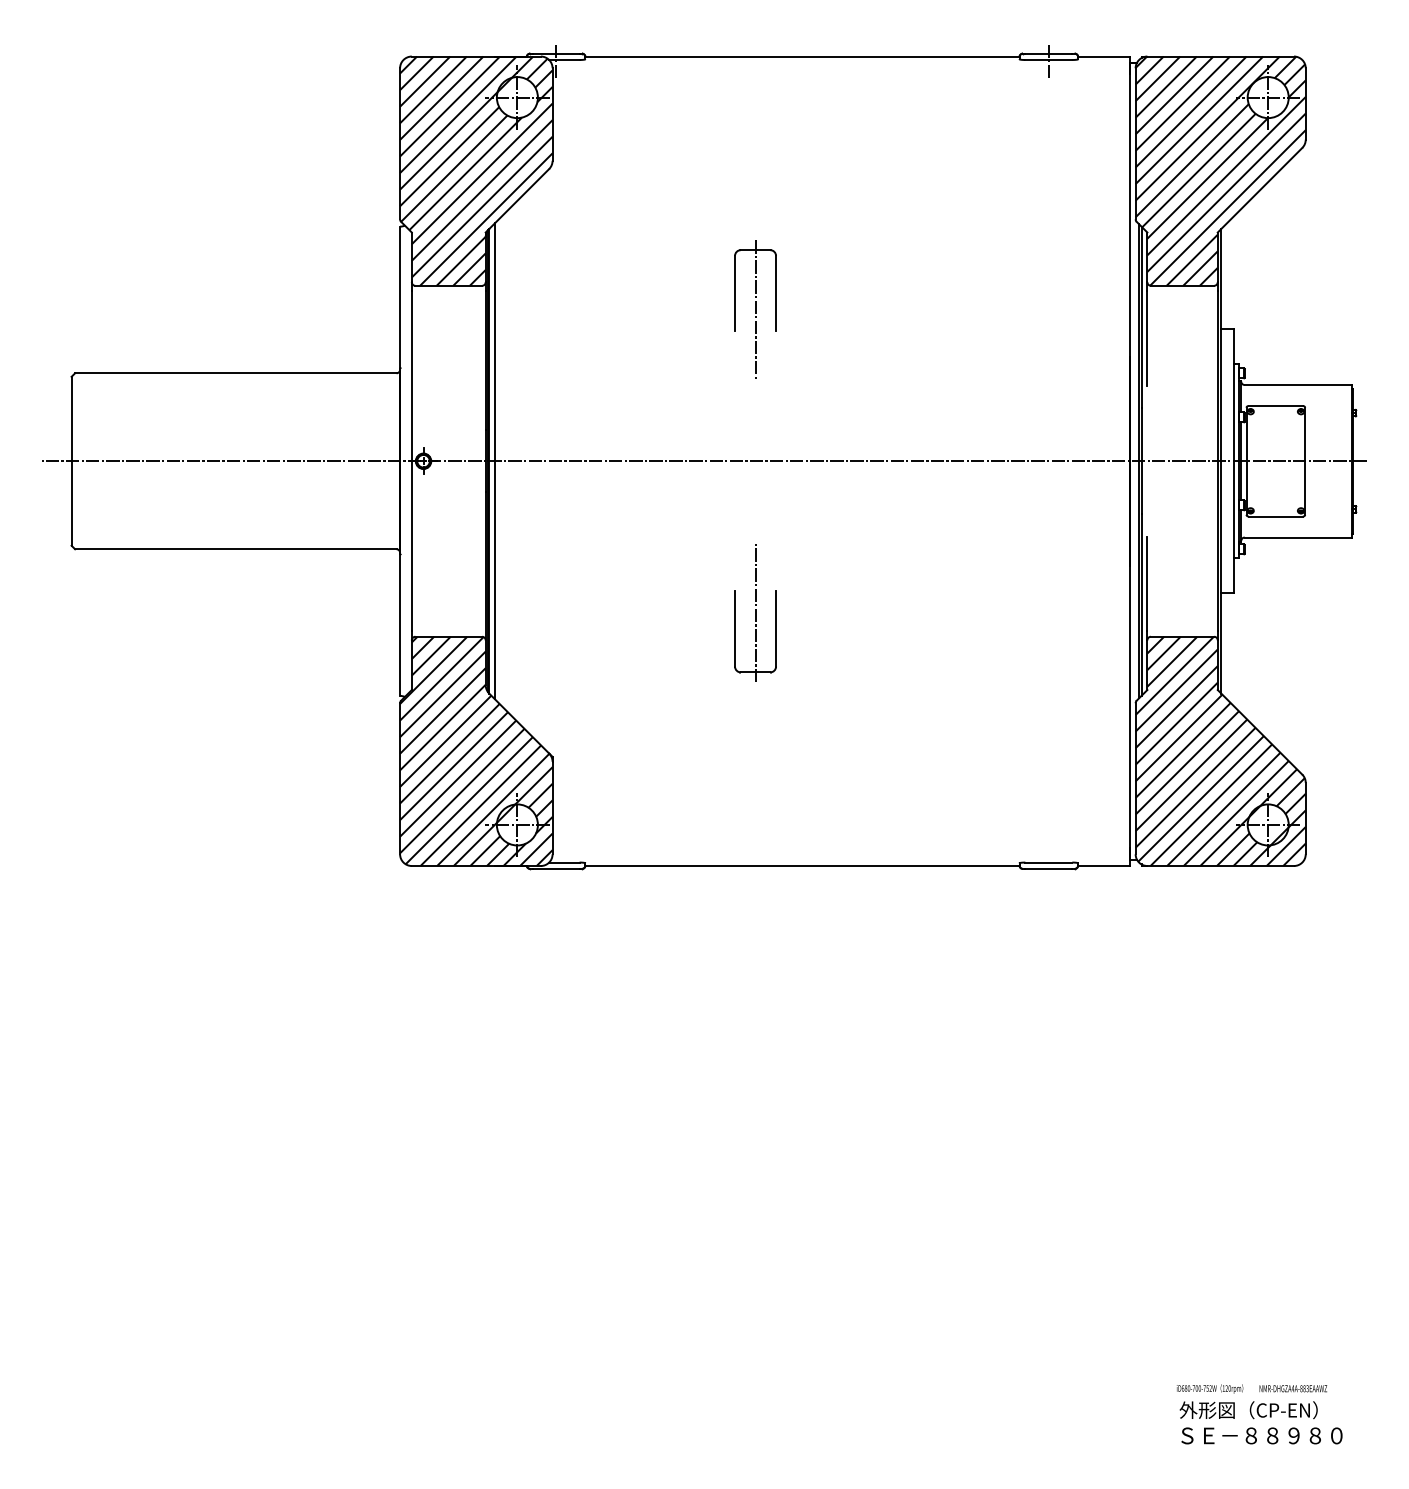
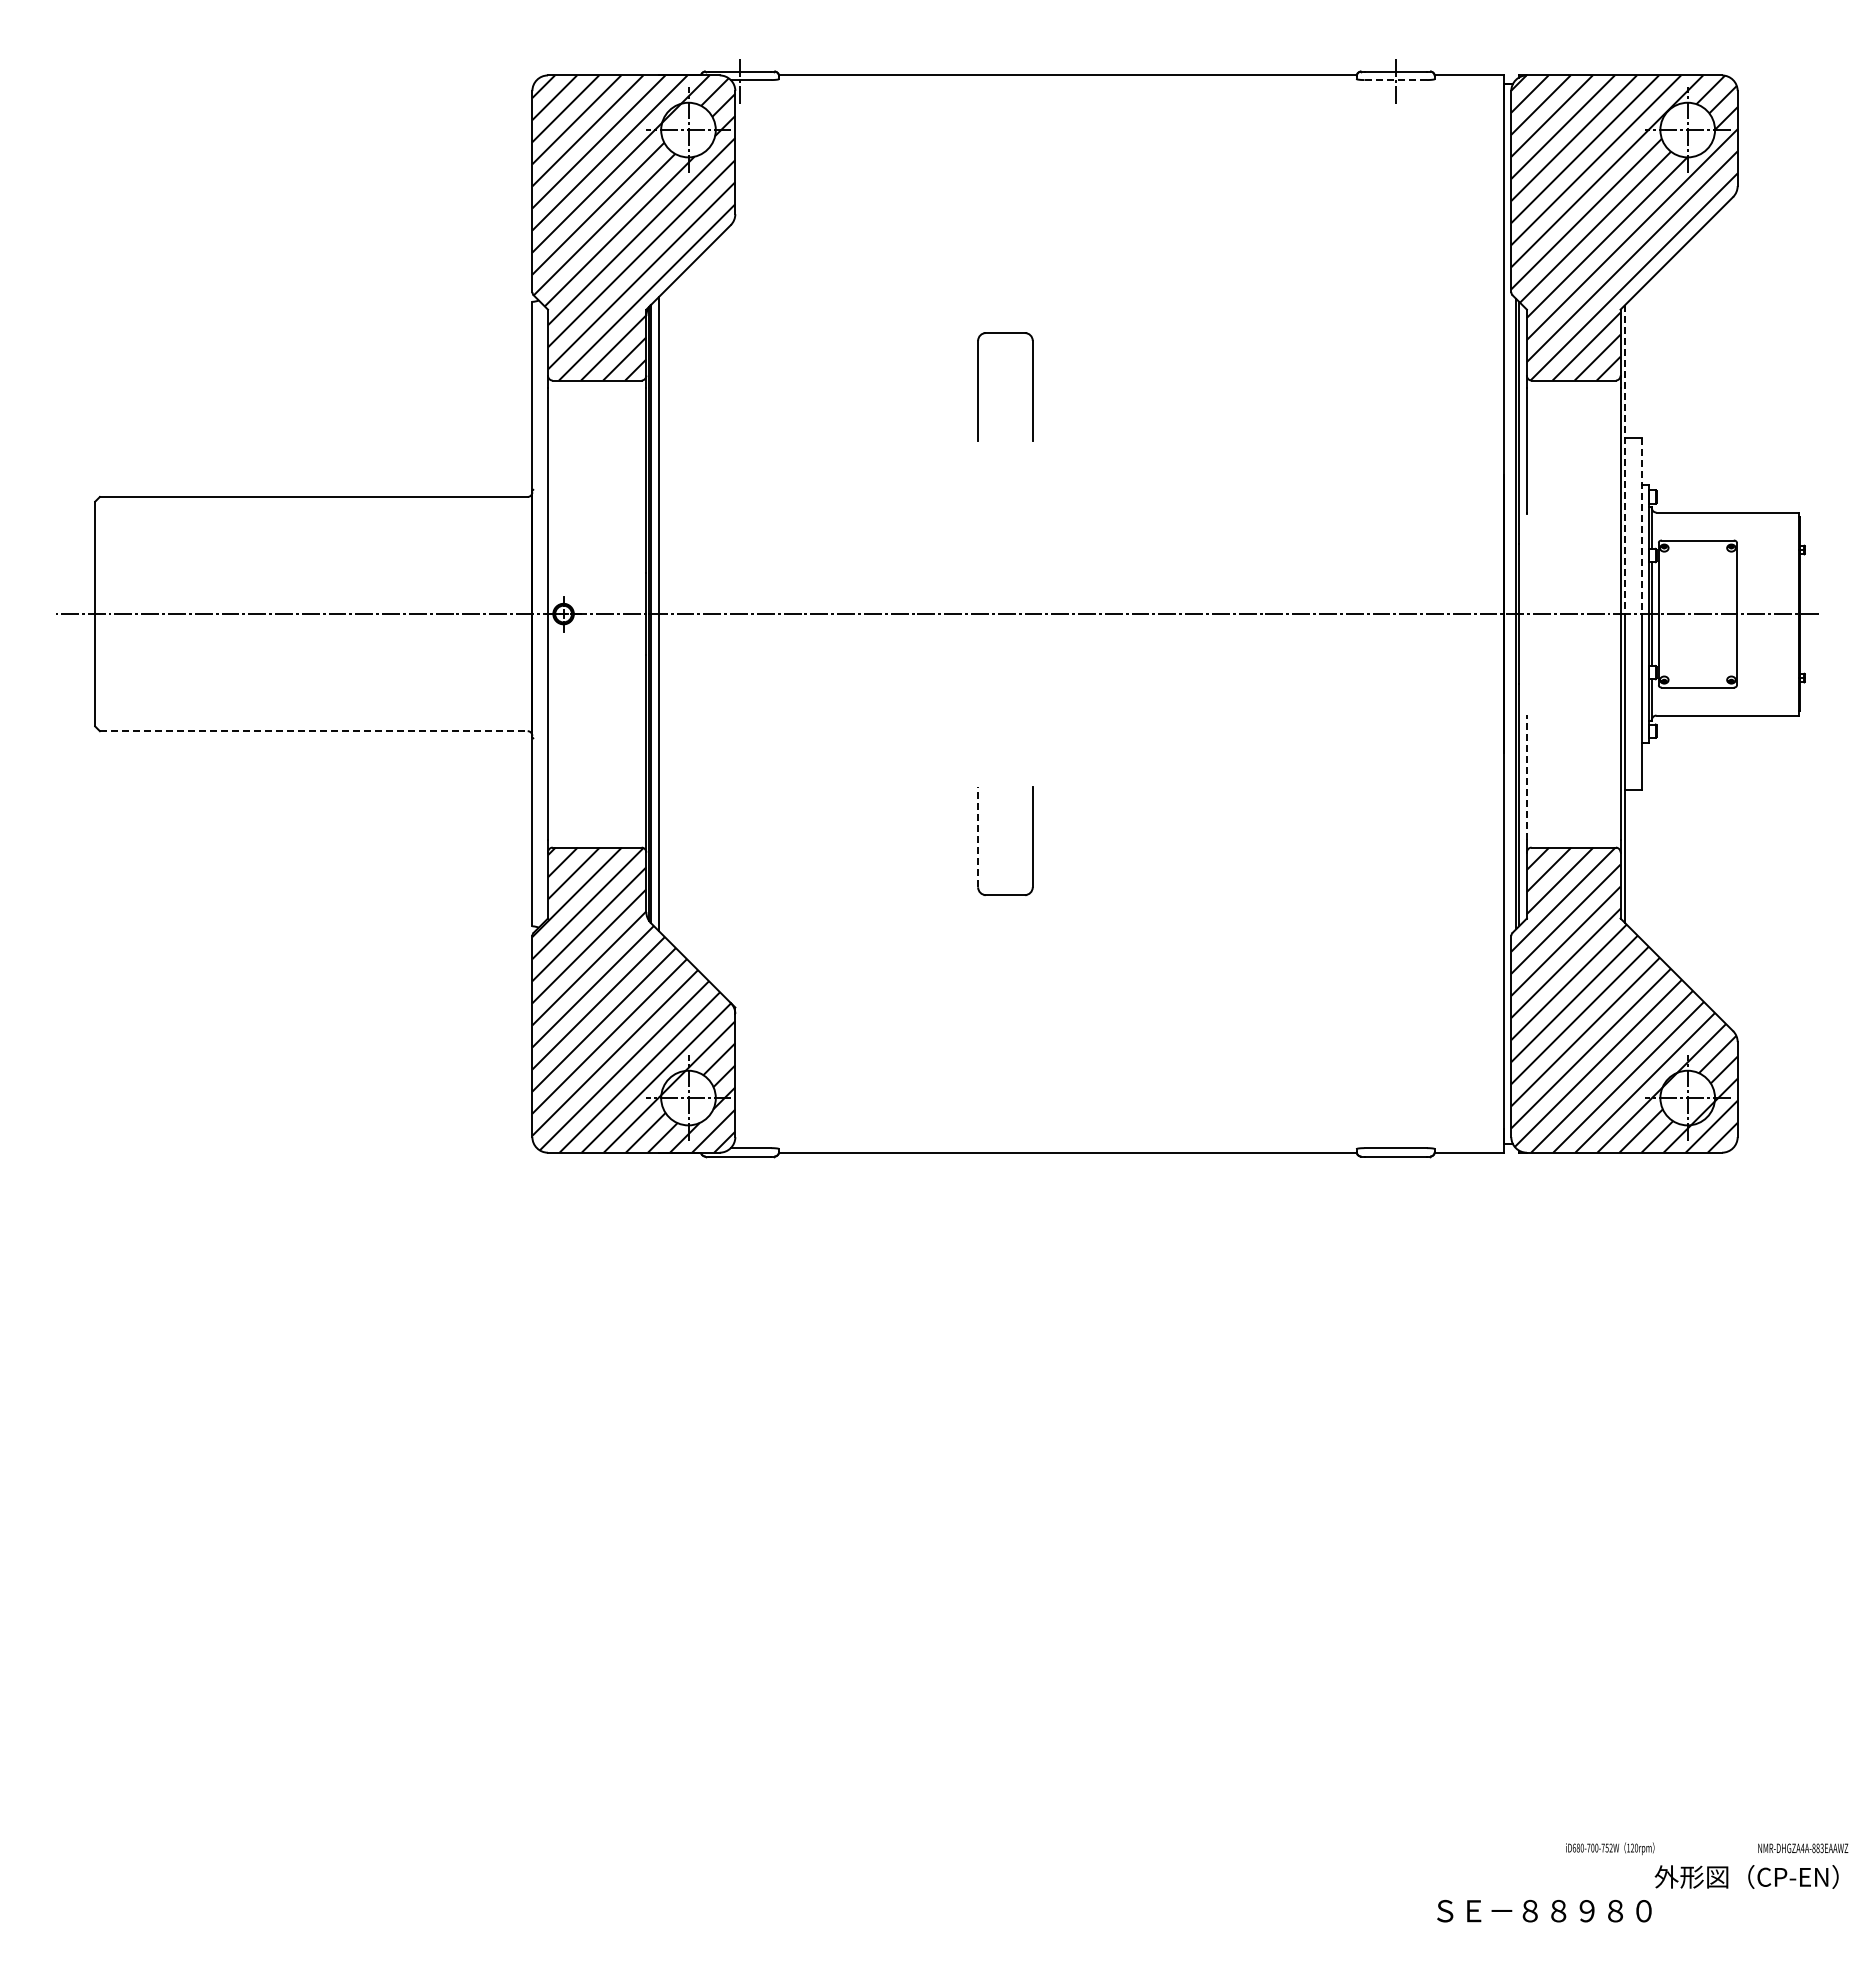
line: (1049, 60) -> (1396, 80), solid -> dashed
line: (755, 309) -> (1005, 411), removed
line: (1221, 345) -> (1625, 459), solid -> dashed
line: (1234, 395) -> (1642, 526), solid -> dashed
line: (235, 549) -> (313, 731), solid -> dashed
line: (1147, 584) -> (1526, 777), solid -> dashed
line: (755, 613) -> (1005, 816), removed
line: (735, 628) -> (978, 836), solid -> dashed
text: (1293, 1388) -> (1803, 1848), moved
text: (1248, 1409) -> (1746, 1876), moved
text: (1262, 1436) -> (1544, 1911), moved

